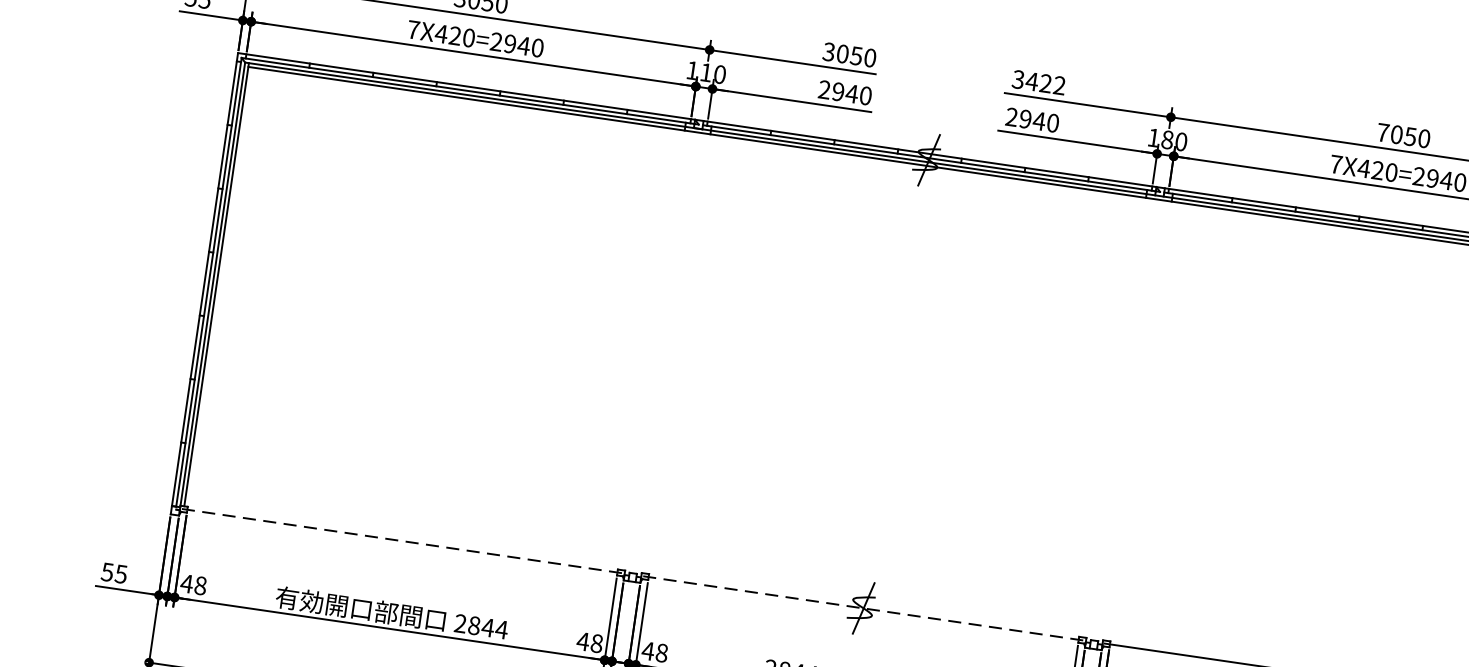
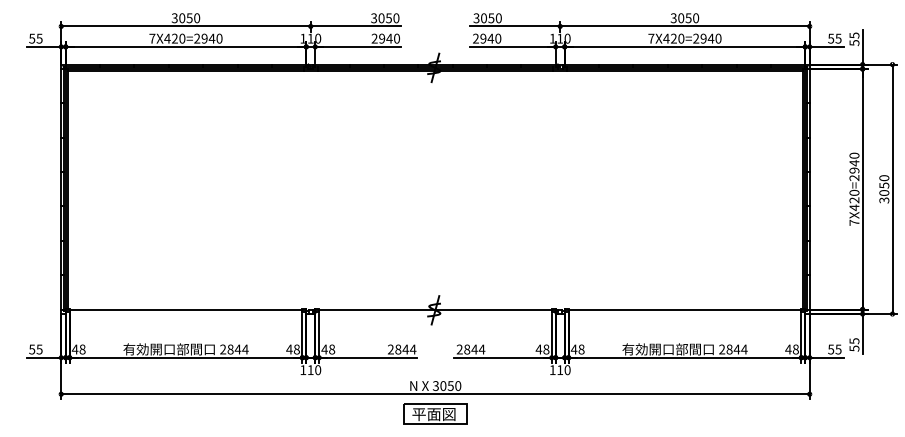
text: (1044, 83) -> (490, 18), 3422 -> 3050
text: (1382, 133) -> (673, 18), 7050 -> 3050
text: (1168, 139) -> (560, 38), 180 -> 110
line: (403, 541) -> (186, 310), dashed -> solid
line: (863, 608) -> (435, 310), dashed -> solid

